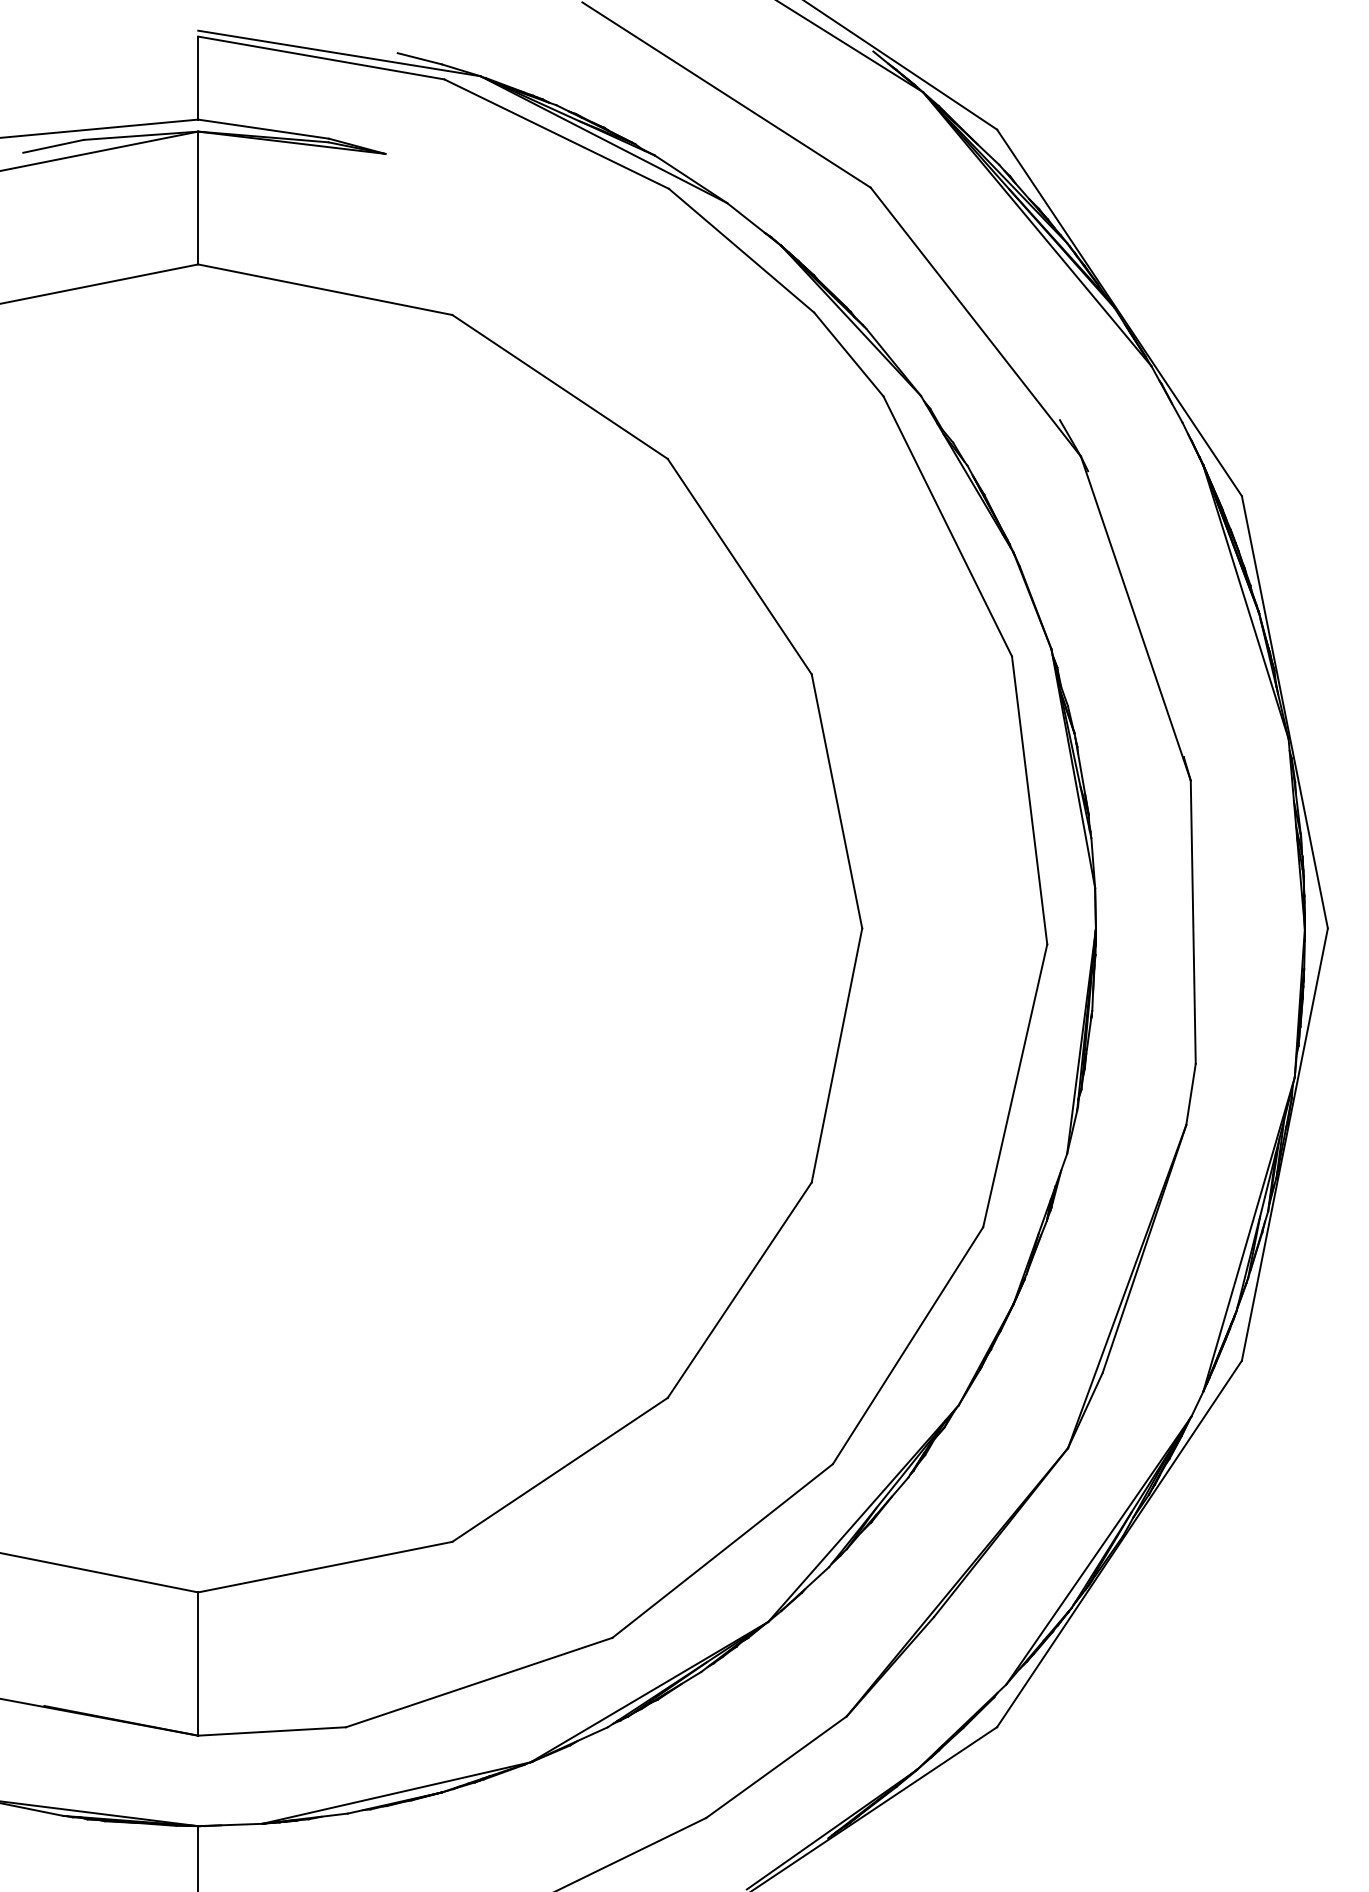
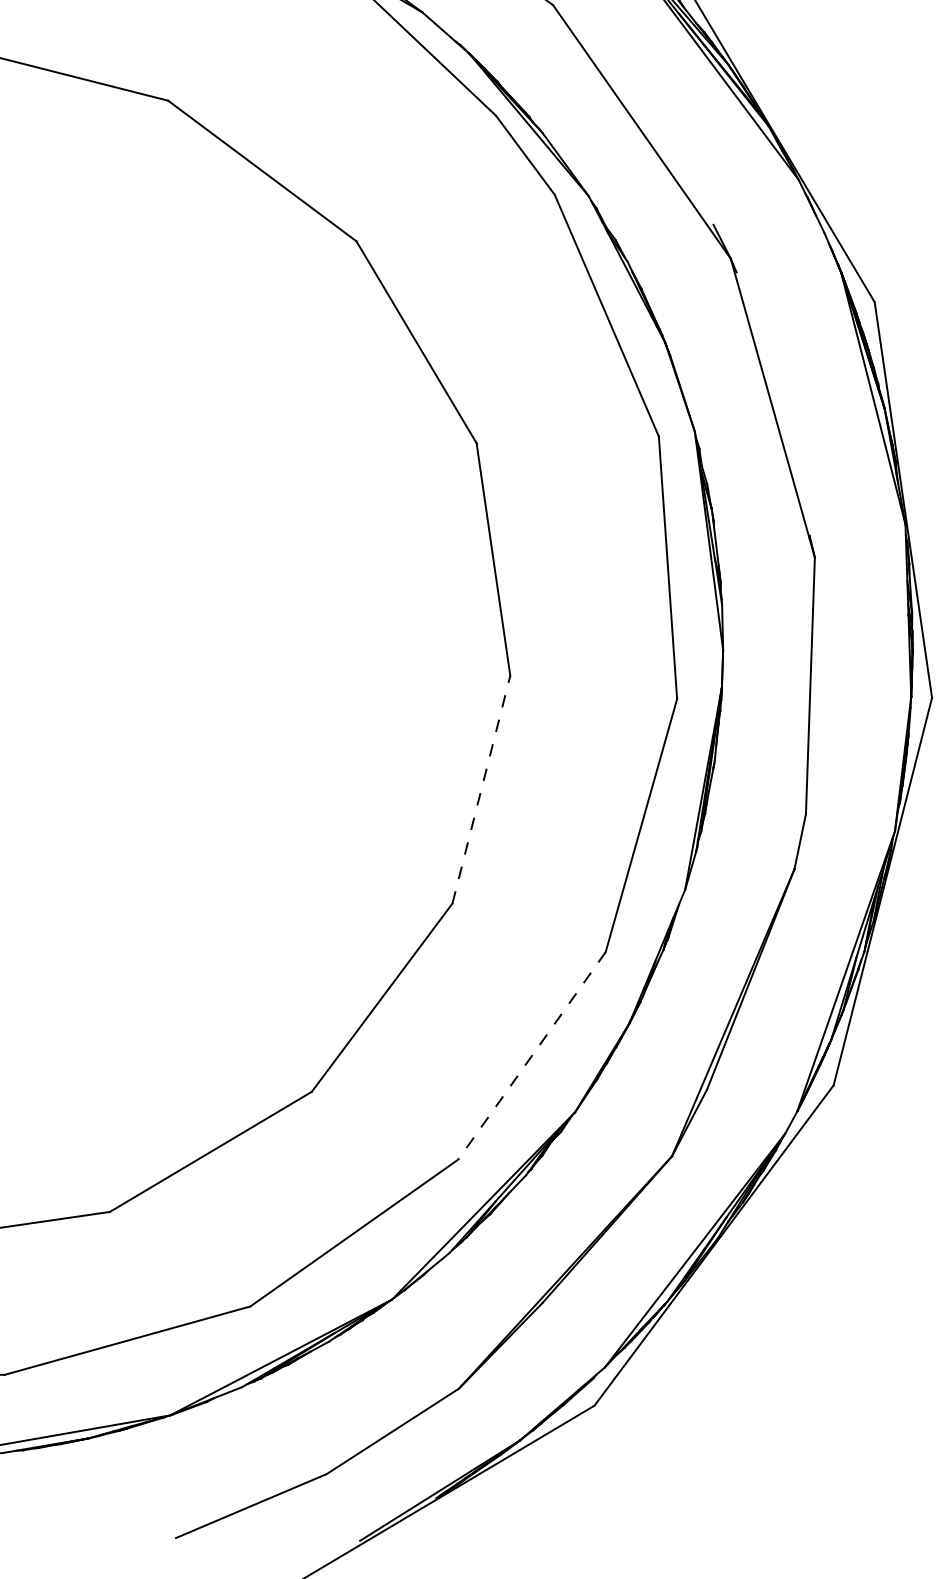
line: (836, 1055) -> (480, 789), solid -> dashed
line: (907, 1346) -> (531, 1056), solid -> dashed

